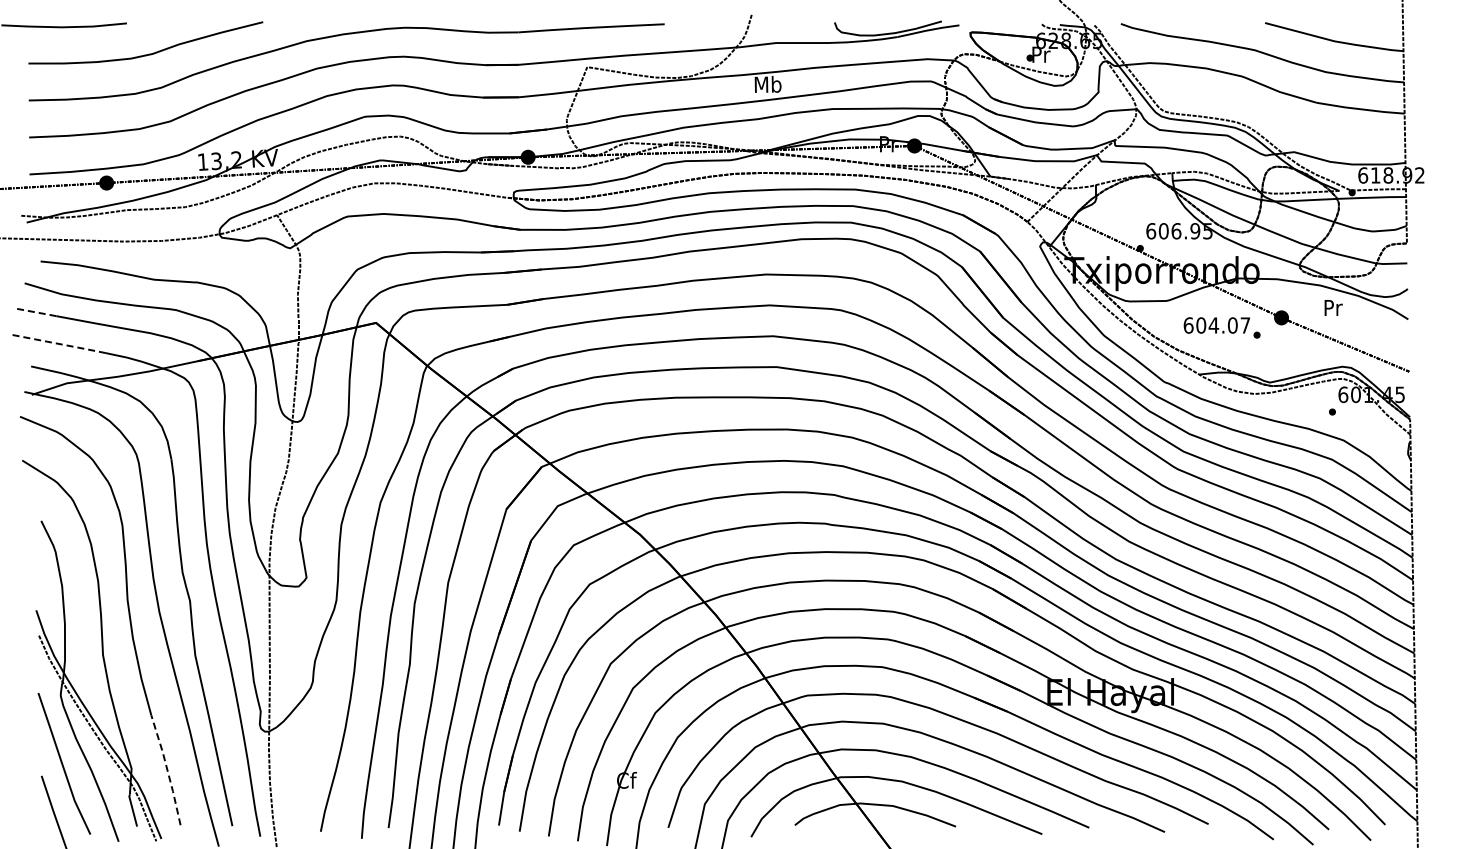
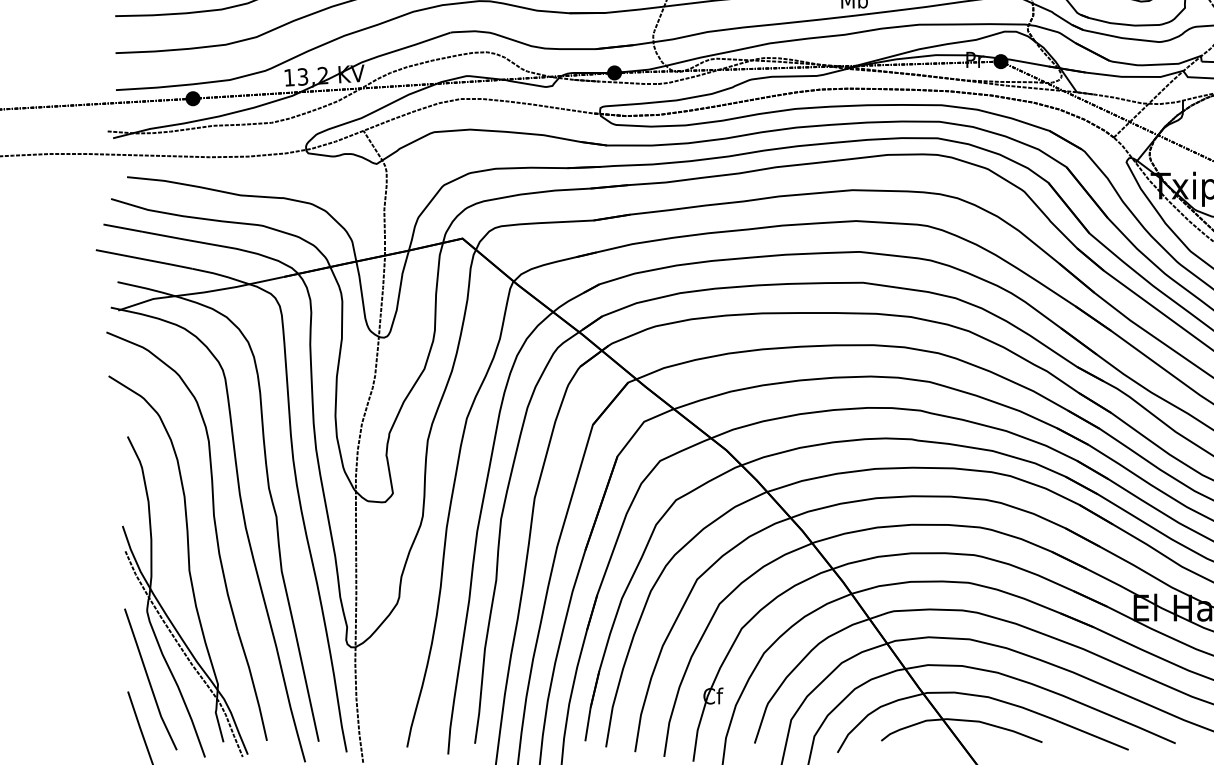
line: (36, 312) -> (122, 228), dashed -> solid
line: (57, 343) -> (143, 259), dashed -> solid
line: (167, 770) -> (253, 686), dashed -> solid

